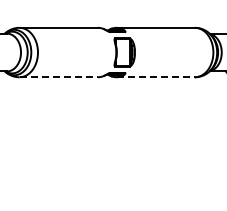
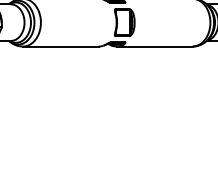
line: (59, 77) -> (61, 46), dashed -> solid
line: (156, 77) -> (155, 46), dashed -> solid

